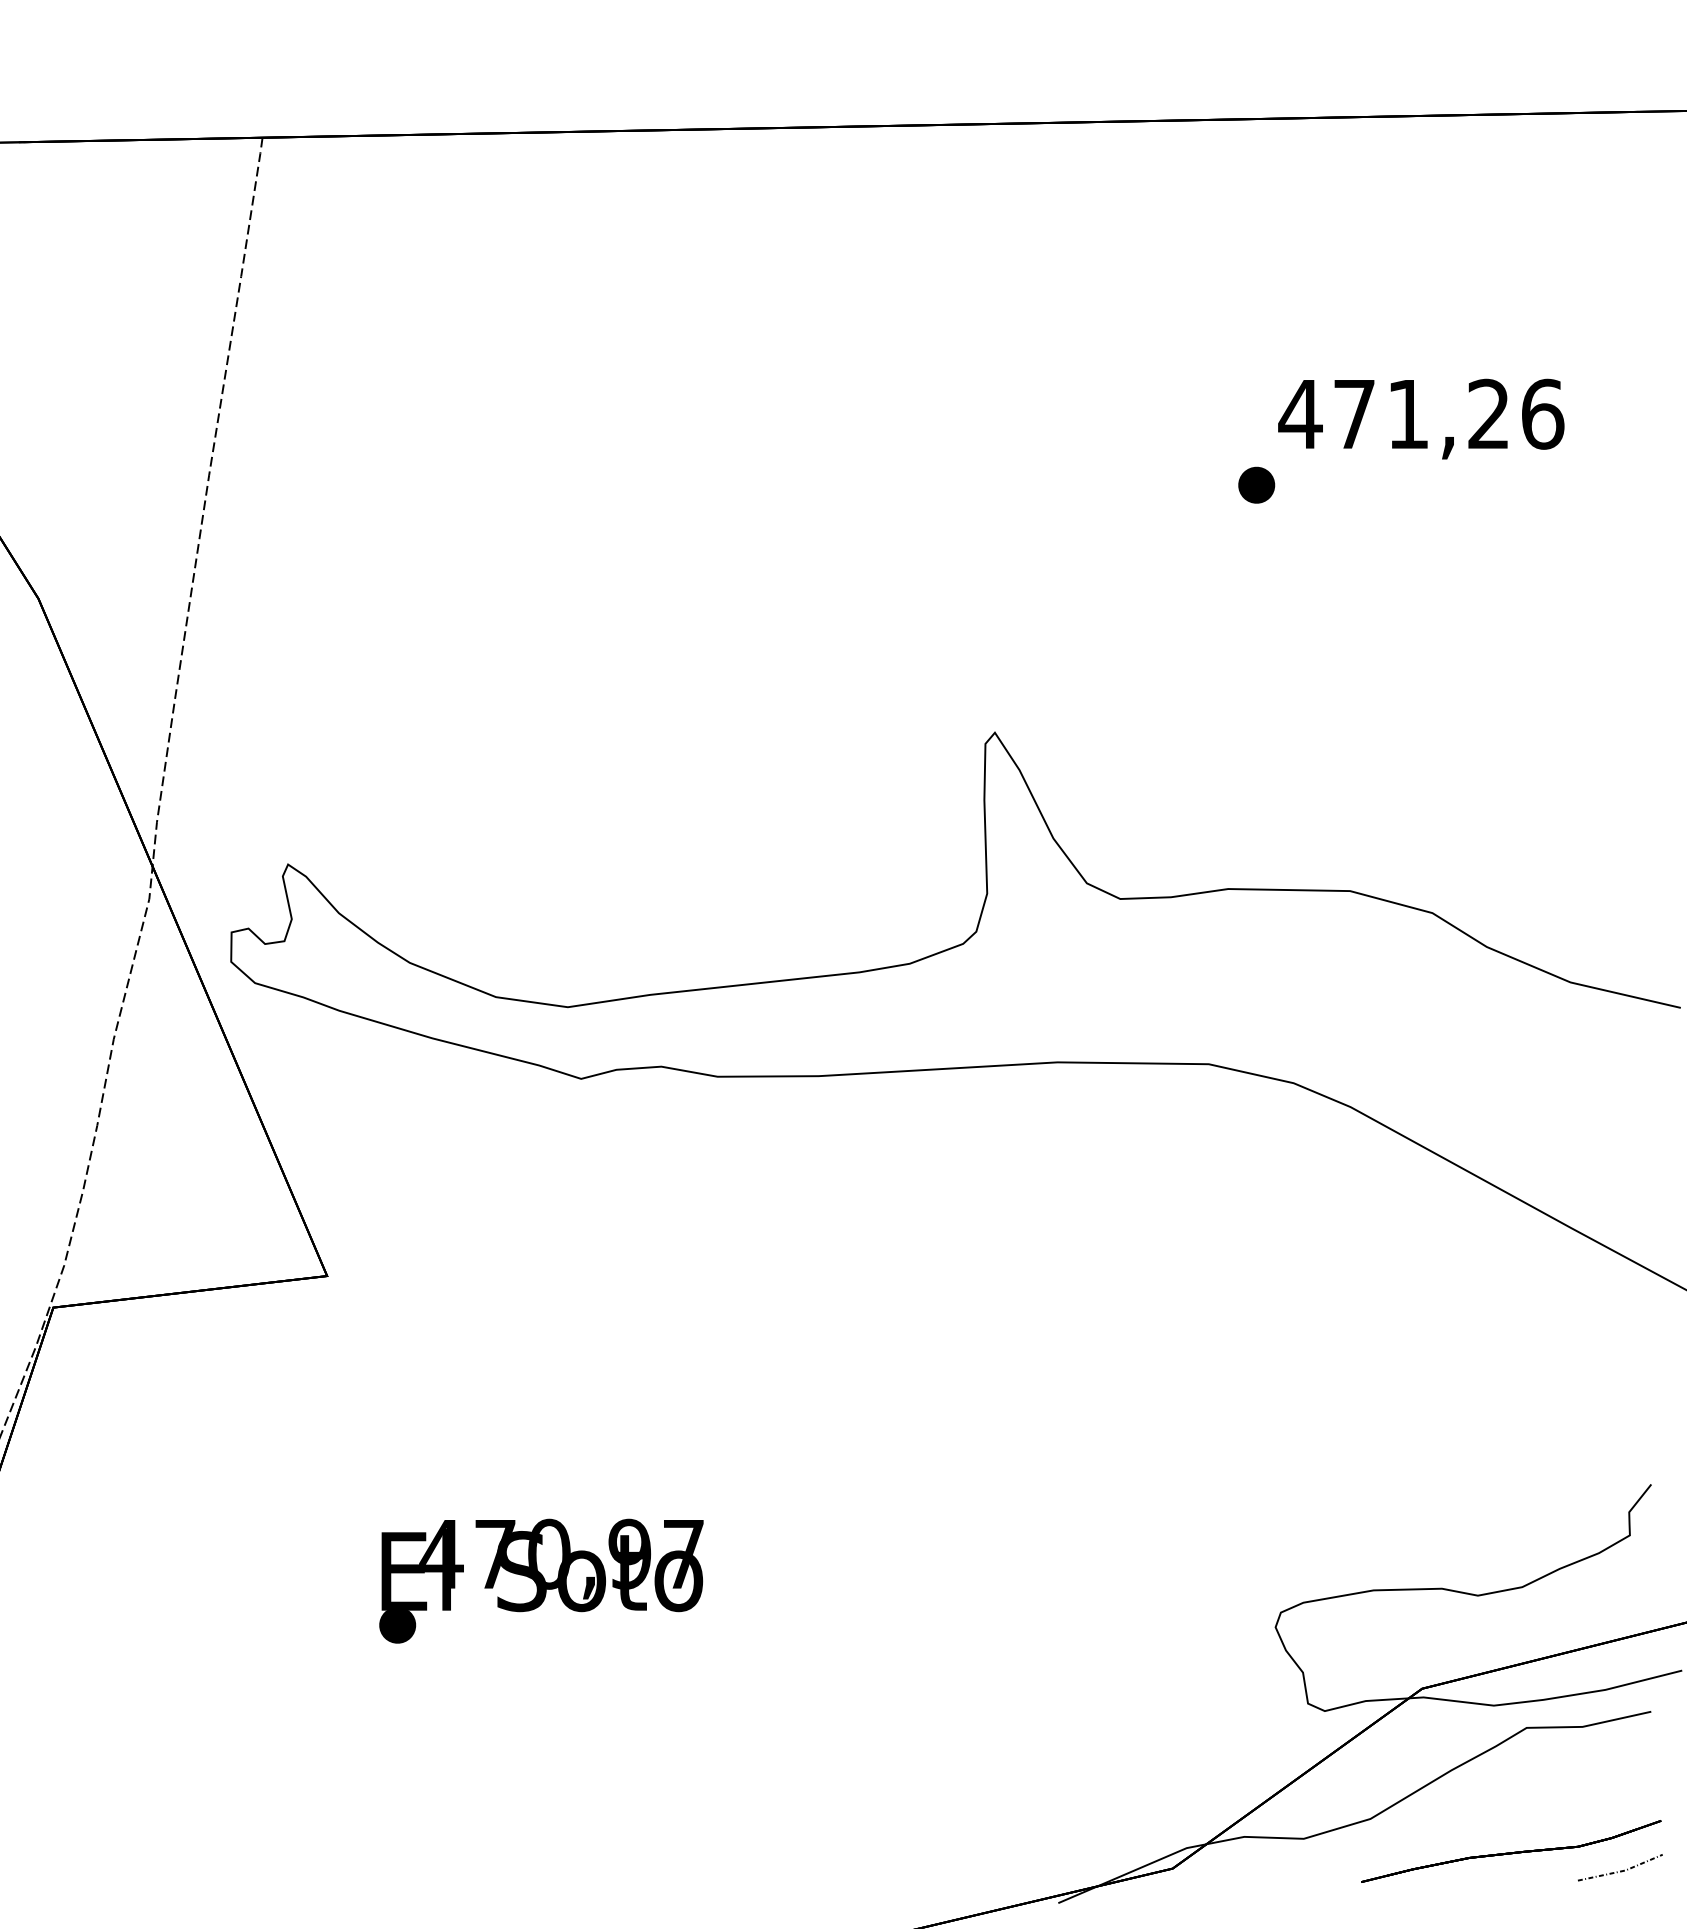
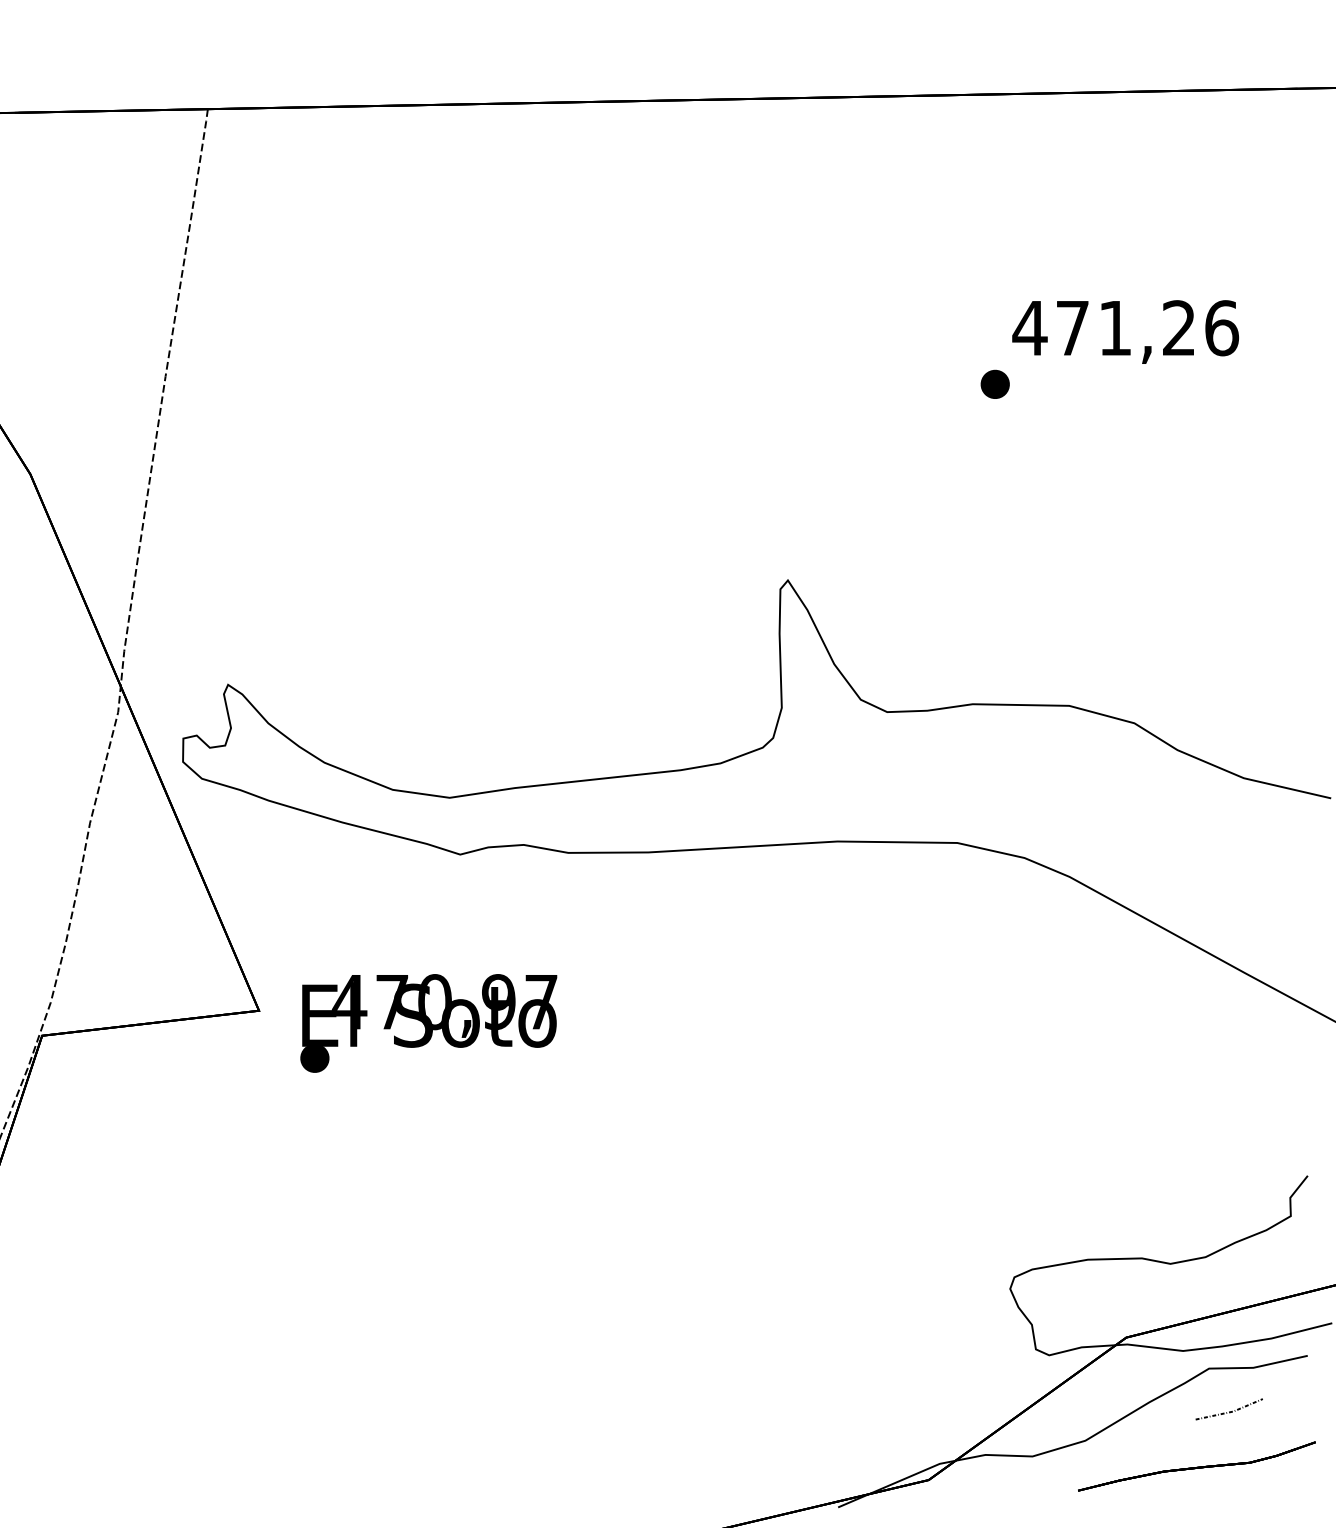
text: (541, 1581) -> (428, 1023), moved
line: (1620, 1870) -> (1229, 1411), moved

